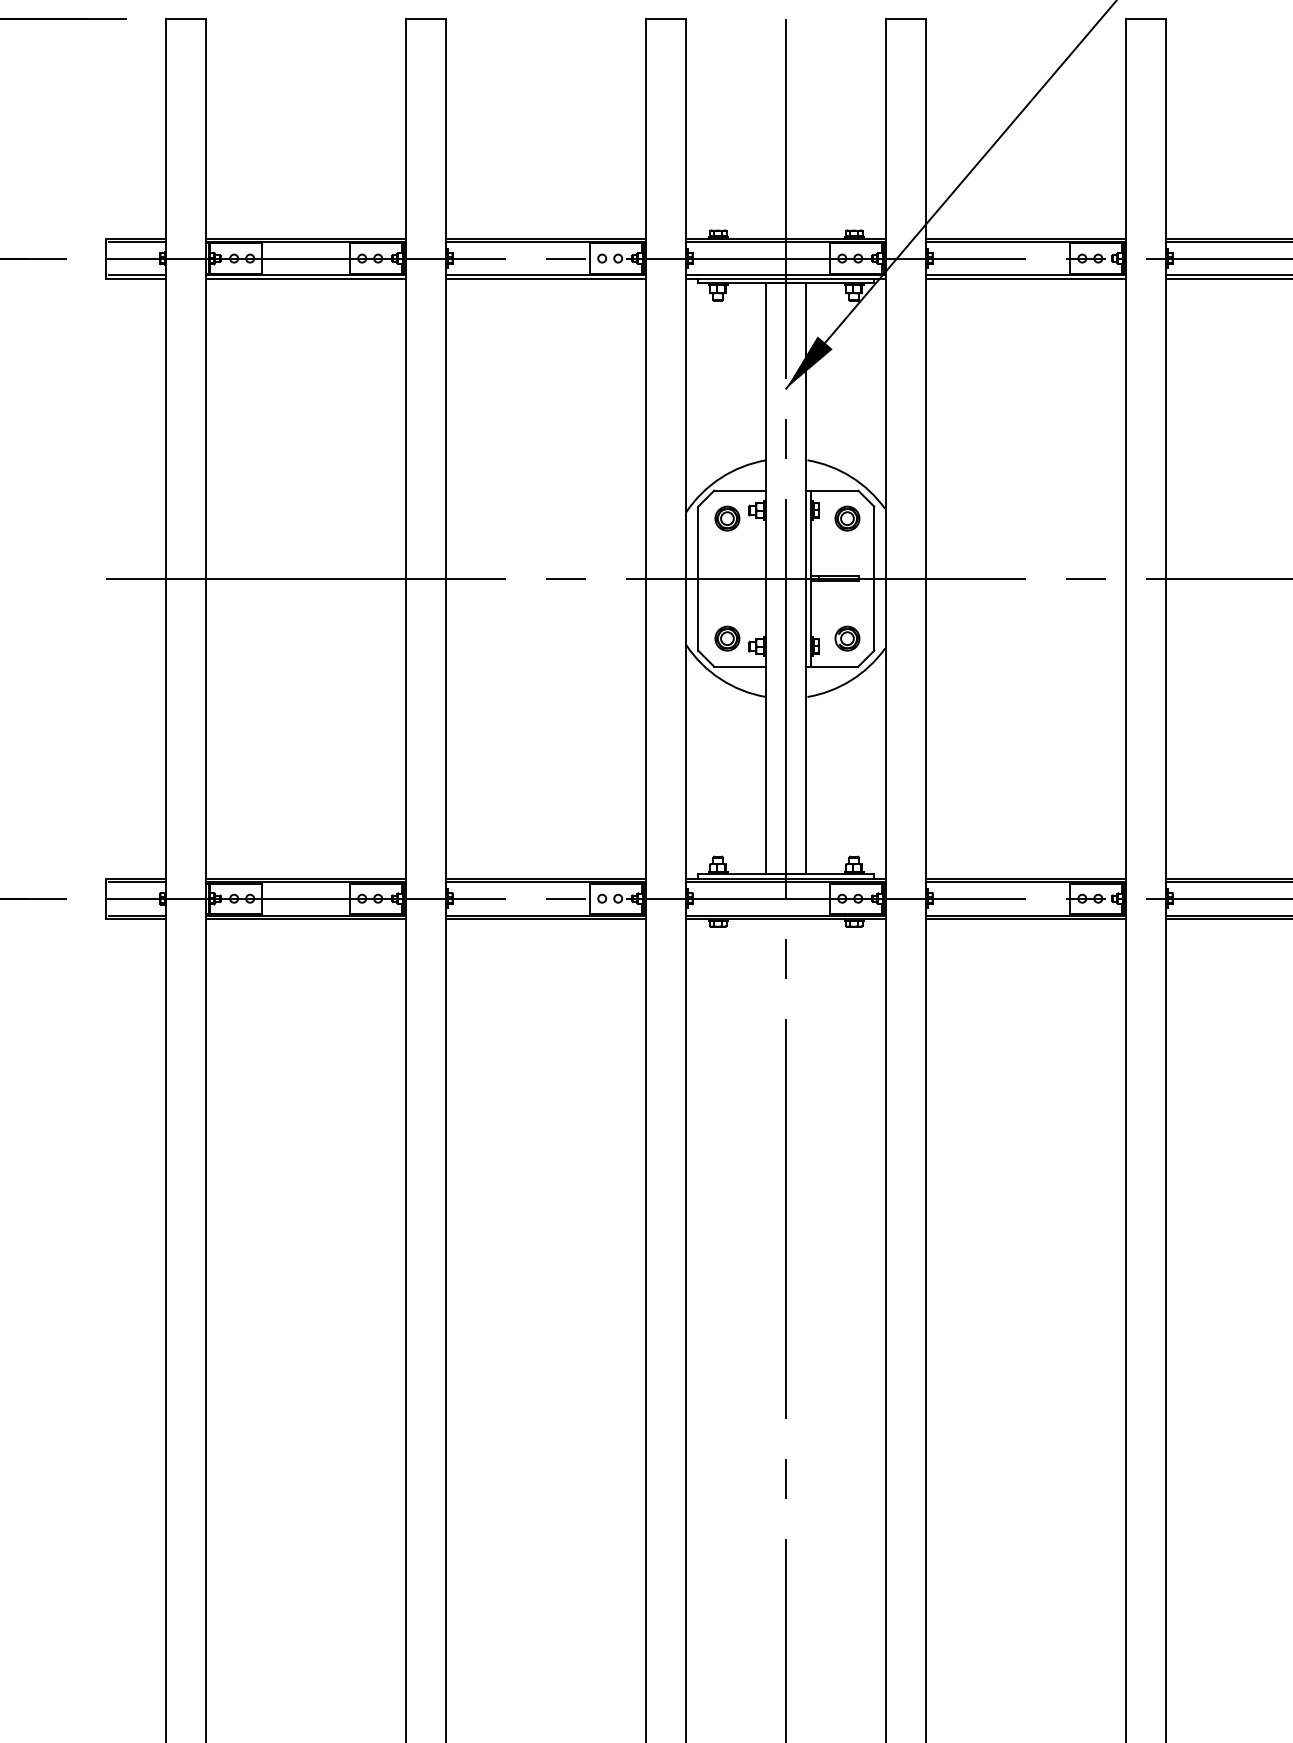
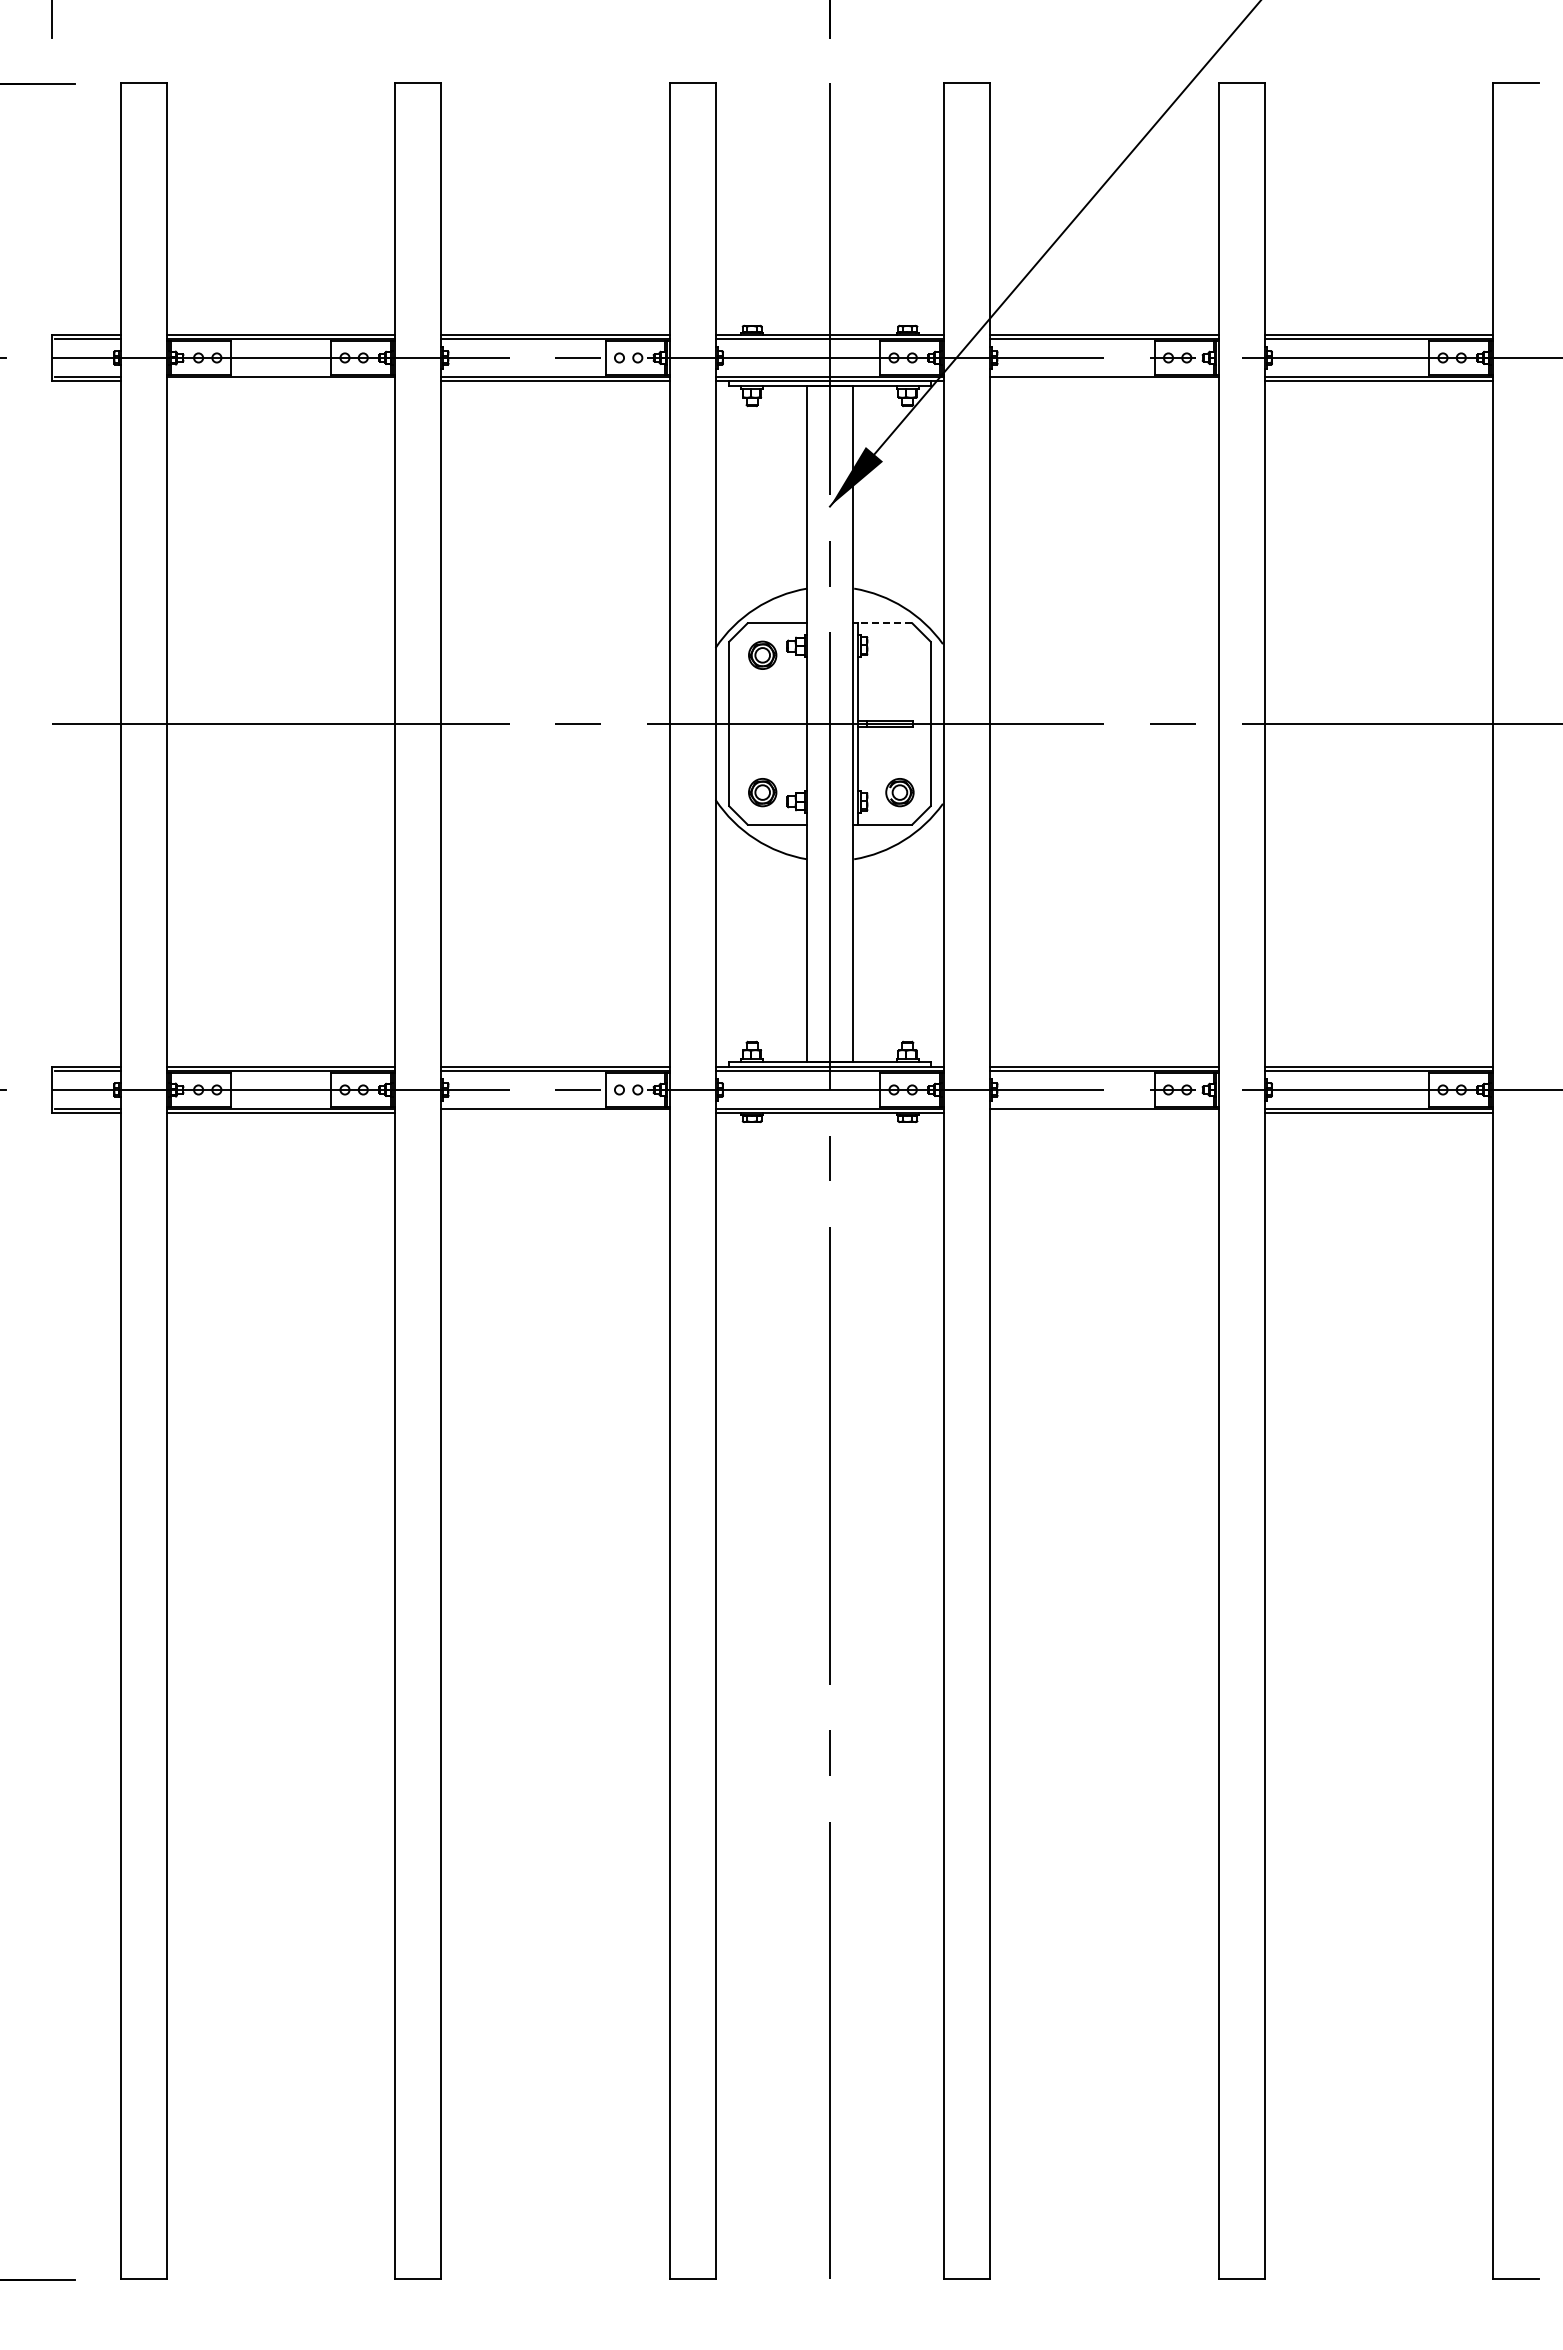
line: (305, 278) -> (280, 380), removed
line: (1026, 278) -> (1104, 380), removed
line: (834, 490) -> (885, 623), solid -> dashed
part: (847, 517) -> (899, 654), removed
line: (546, 918) -> (555, 1112), removed
line: (1026, 918) -> (1104, 1112), removed

